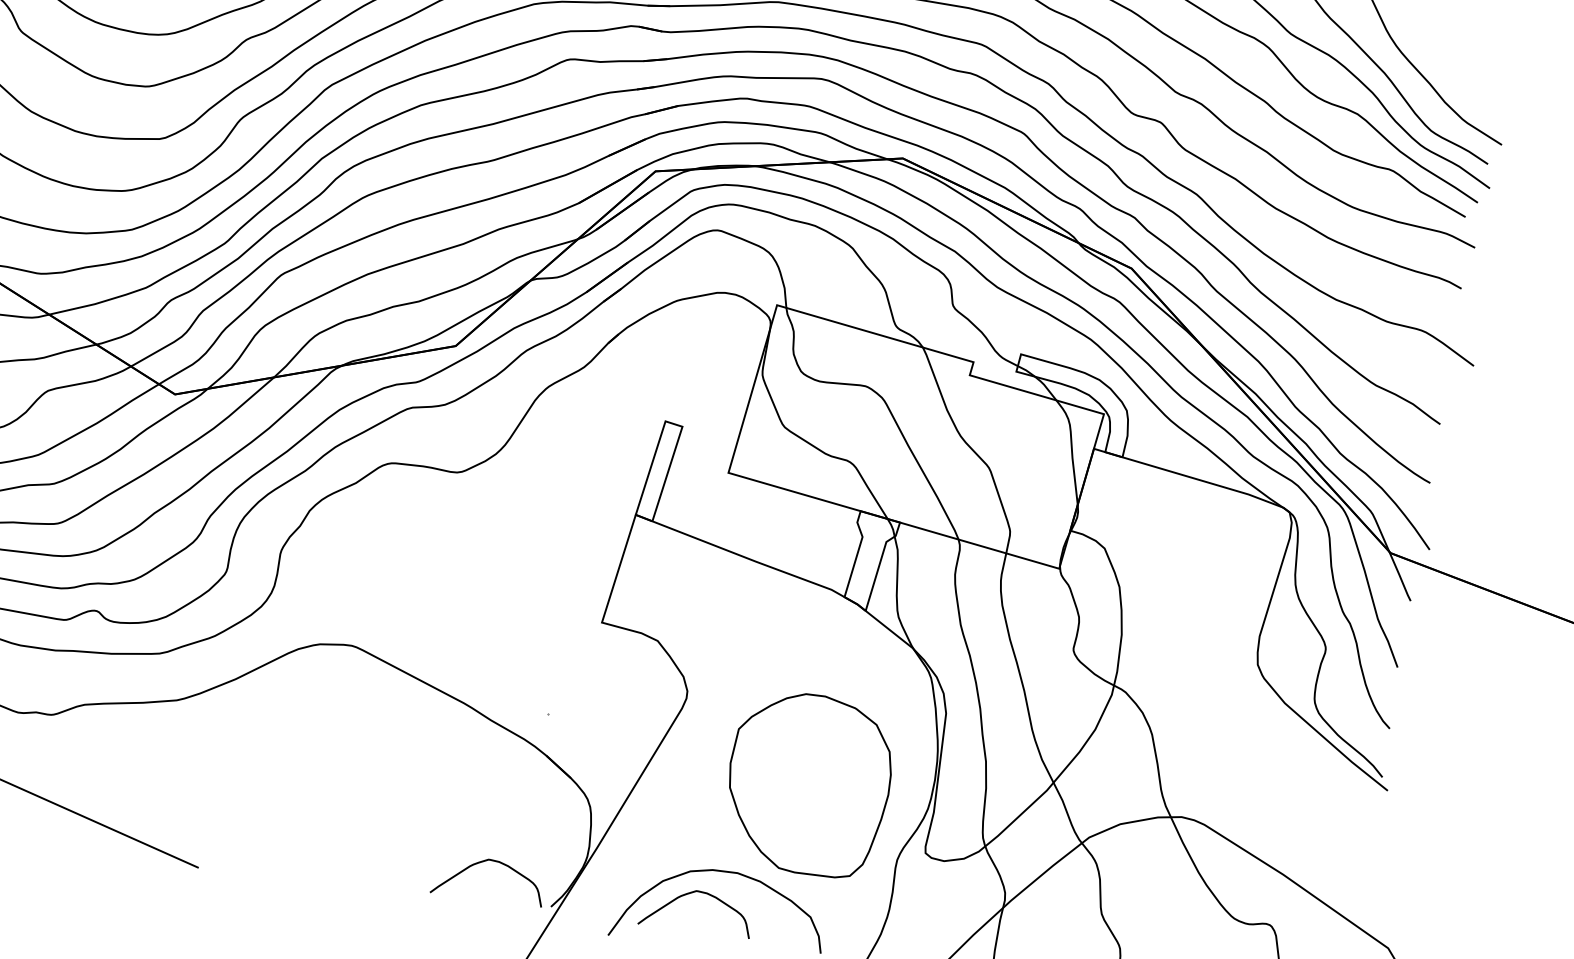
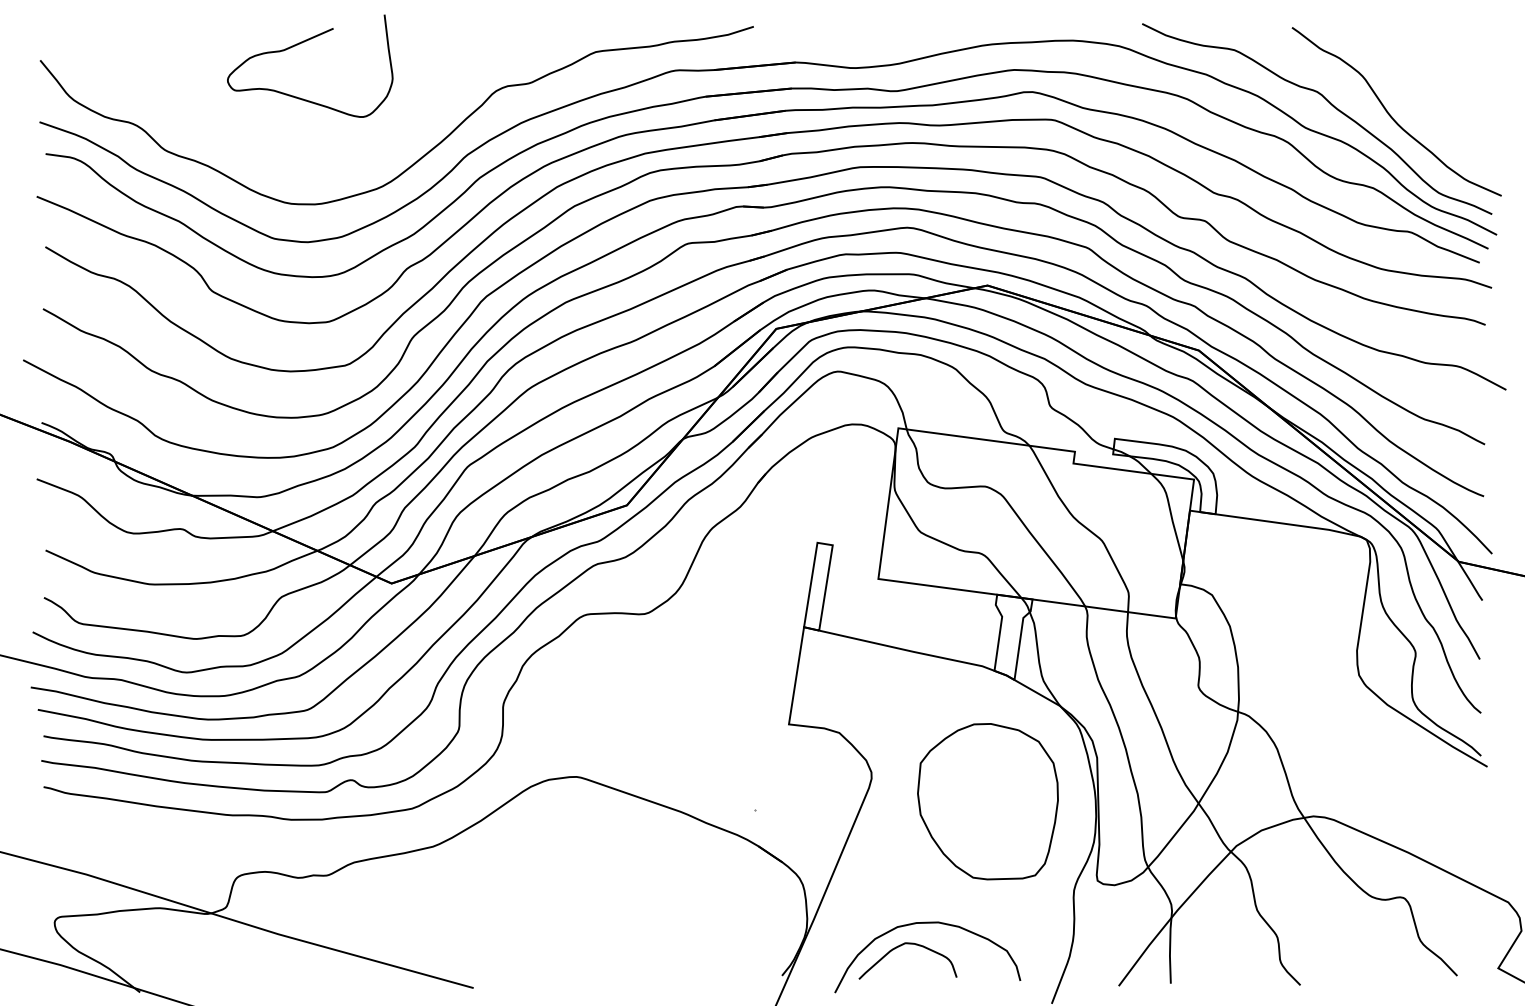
part: (808, 783) -> (987, 801), moved
curve: (483, 862) -> (718, 946), removed

